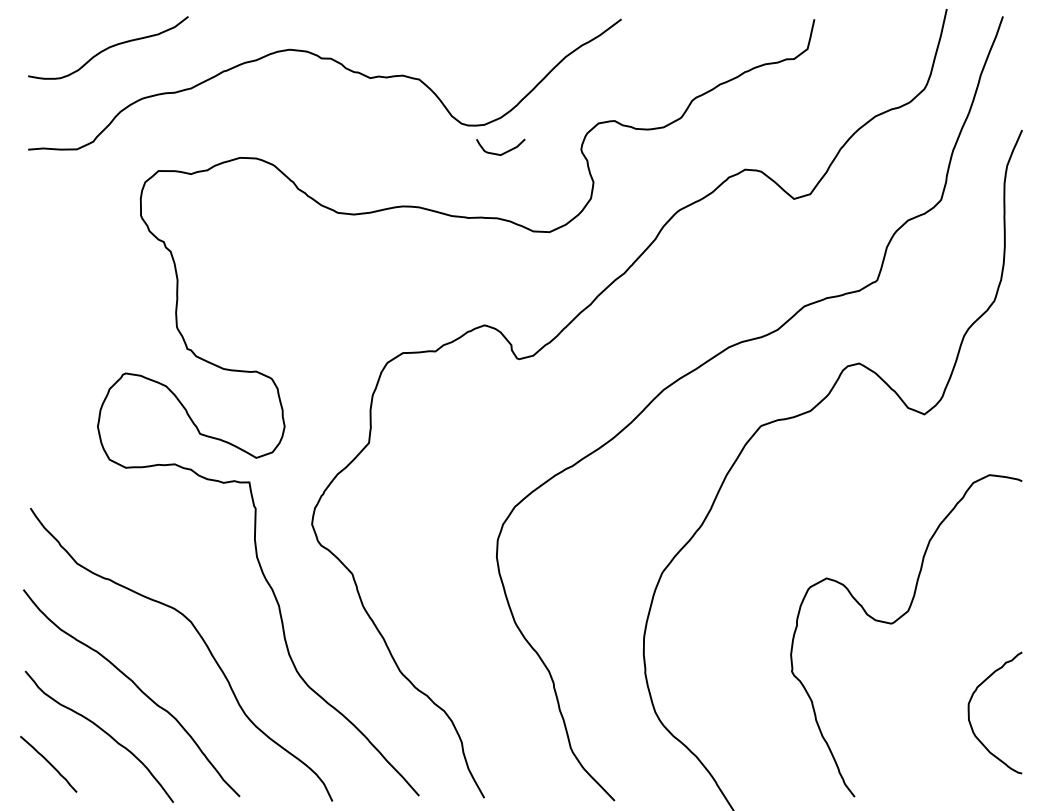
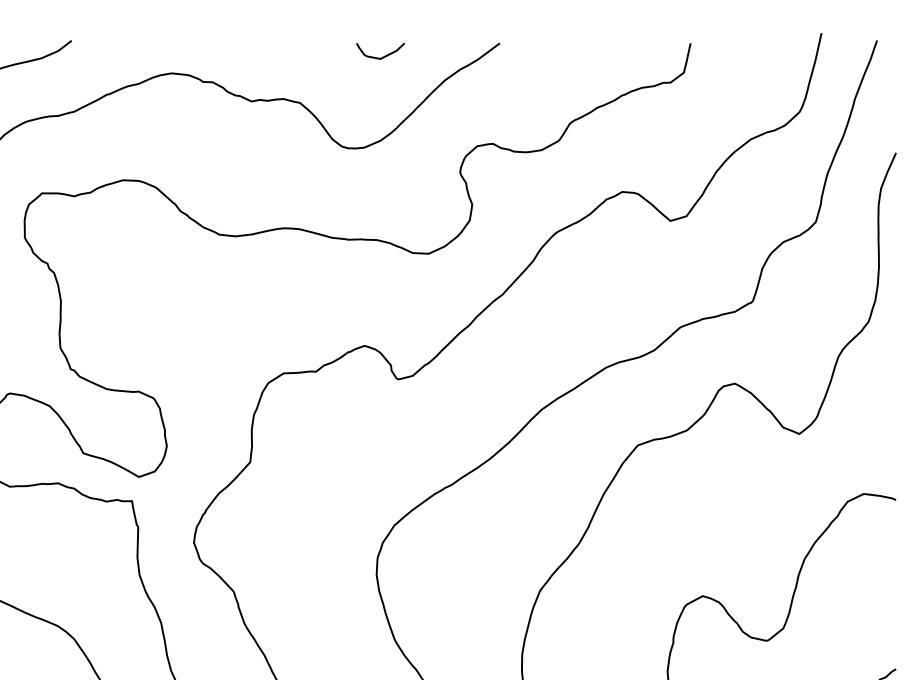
curve: (503, 152) -> (383, 56), moved

